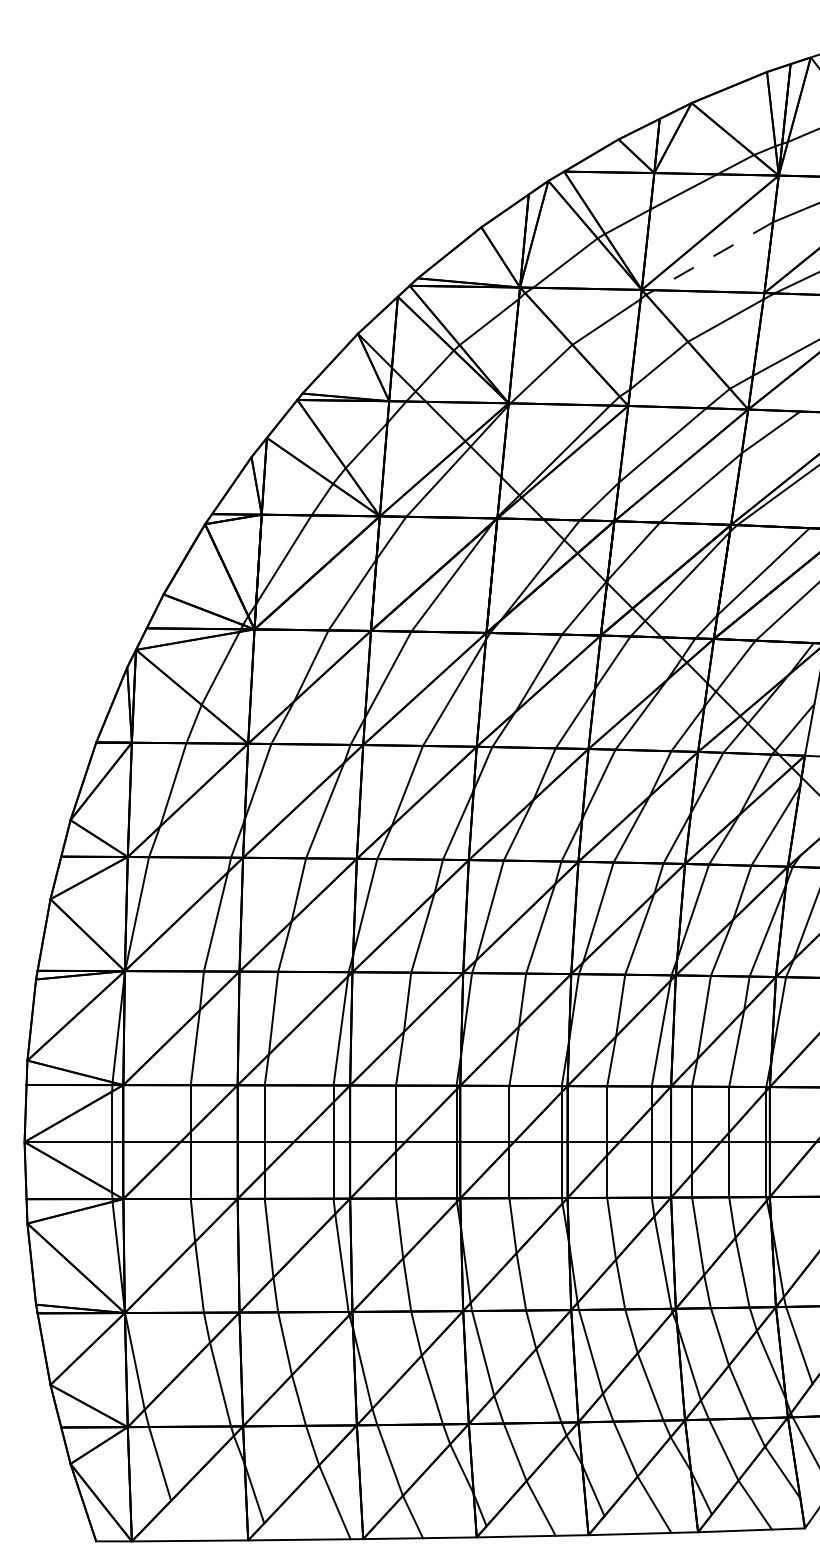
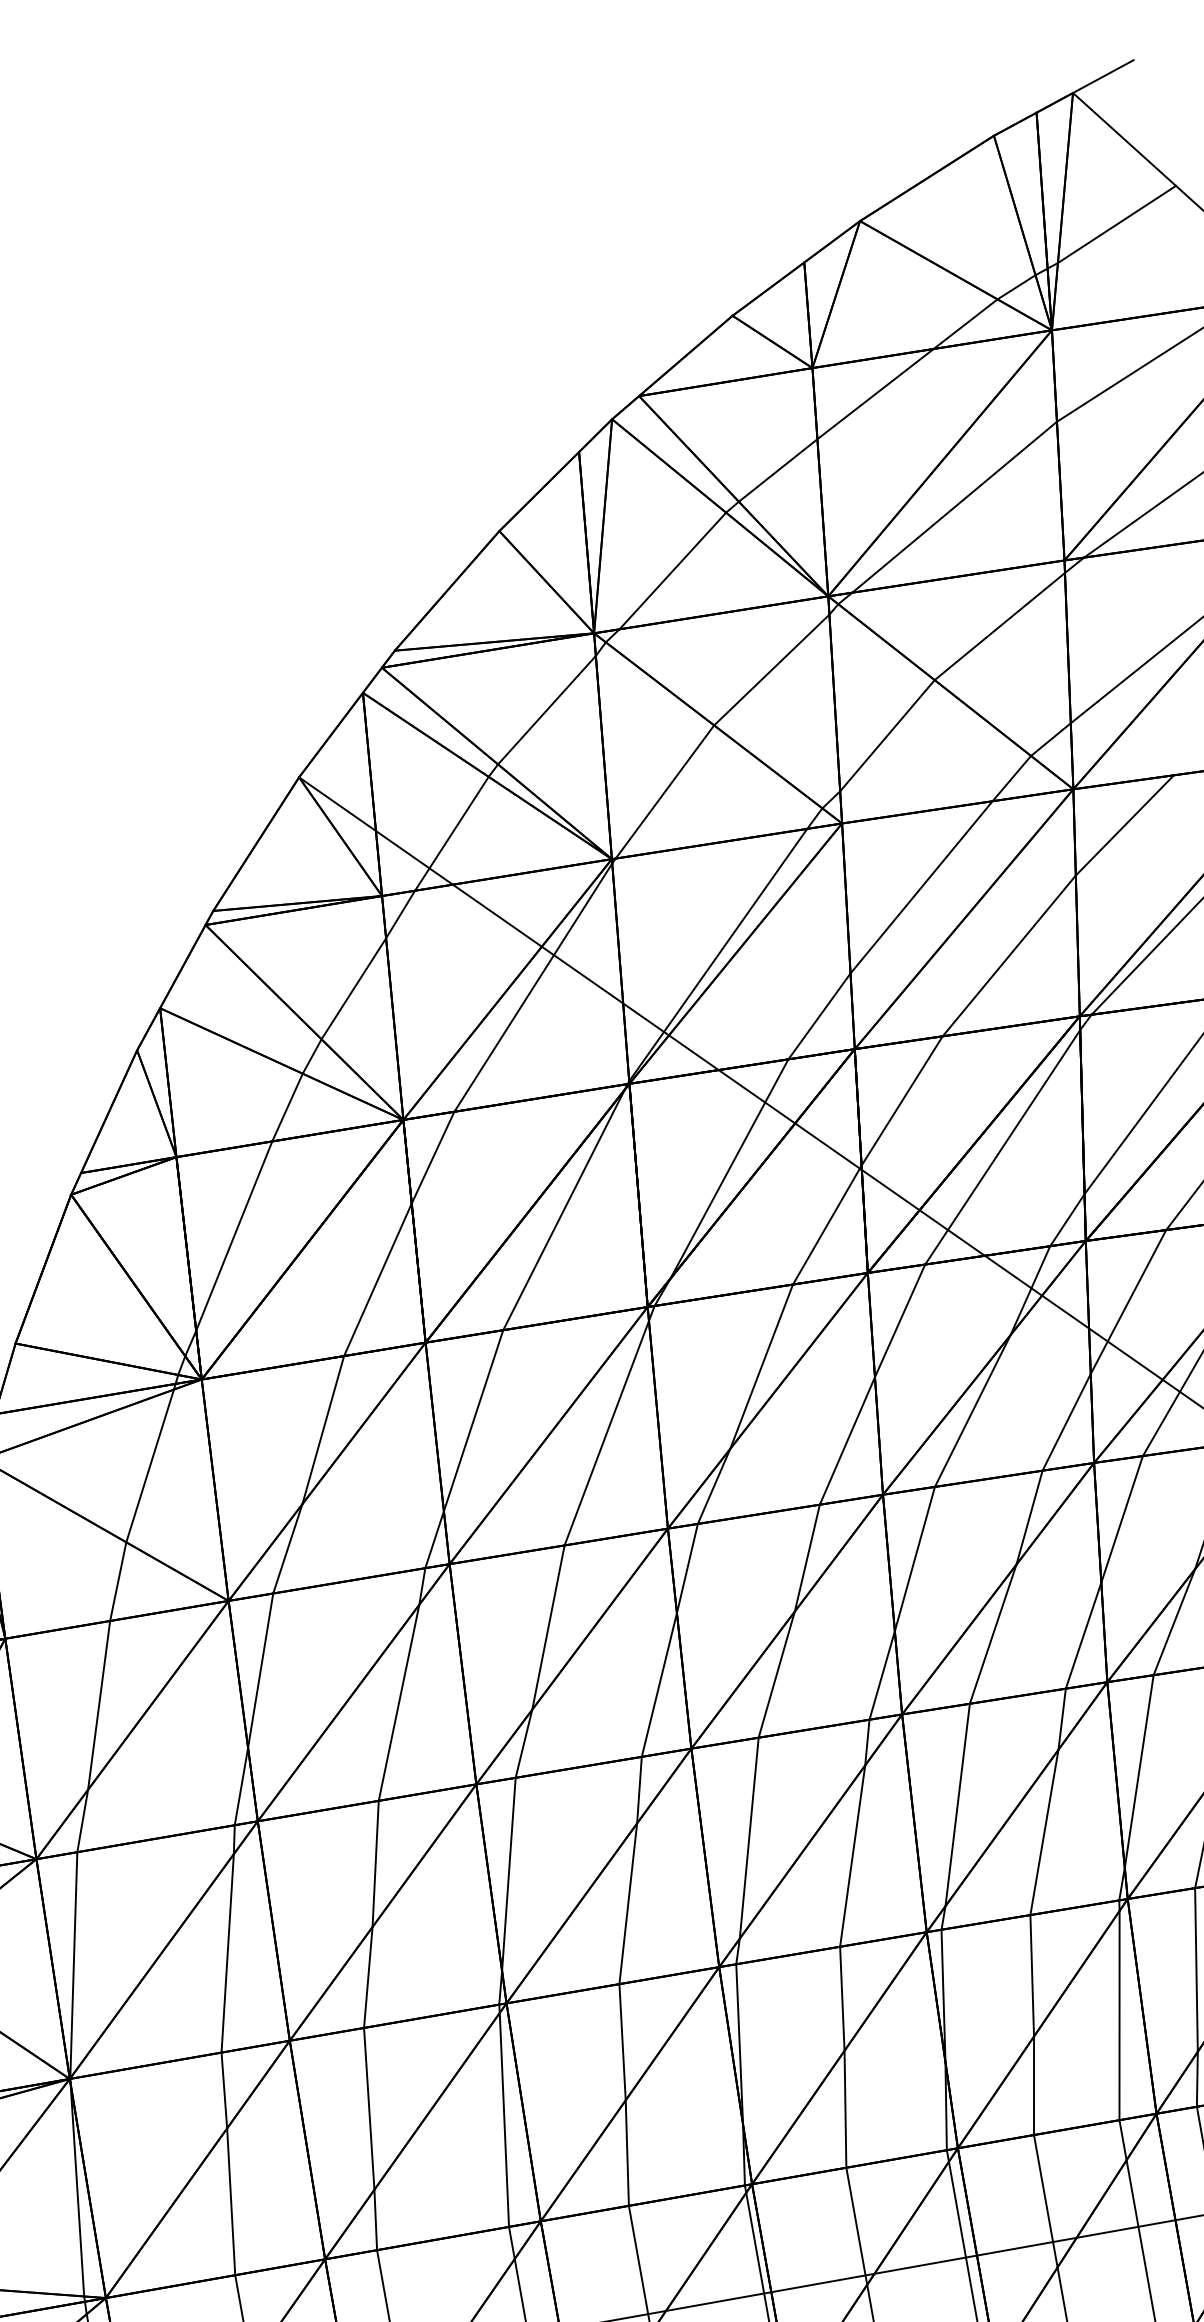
line: (713, 256) -> (954, 507), dashed -> solid

